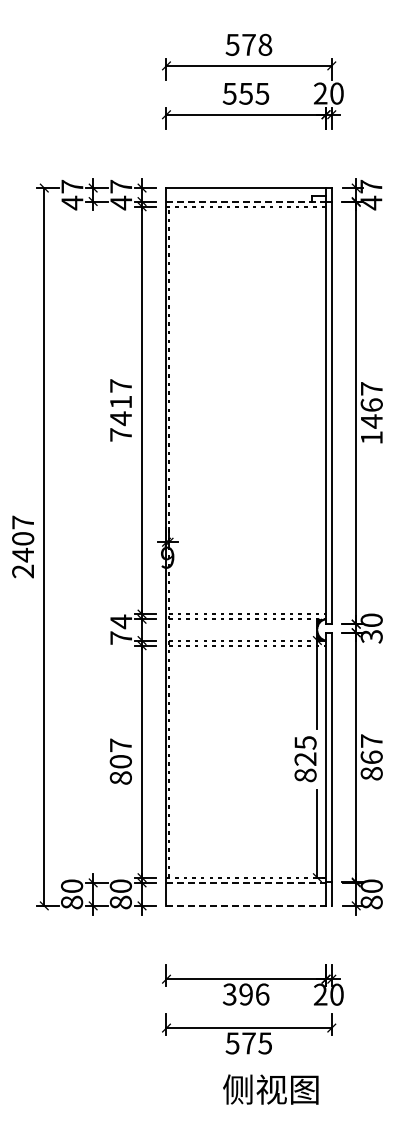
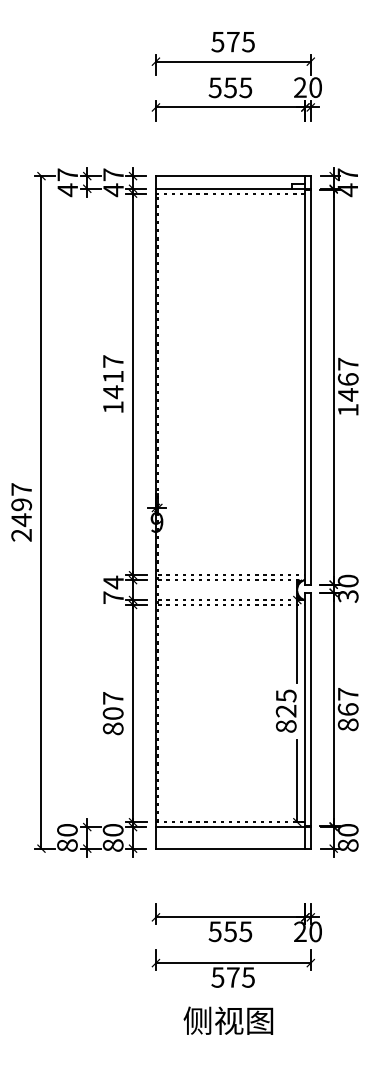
text: (265, 44) -> (248, 41), 578 -> 575
line: (249, 201) -> (233, 188), dashed -> solid
text: (120, 434) -> (112, 407), 7417 -> 1417
text: (23, 538) -> (21, 504), 2407 -> 2497
line: (249, 882) -> (233, 826), dashed -> solid
line: (249, 905) -> (233, 848), dashed -> solid
text: (246, 994) -> (230, 931), 396 -> 555
text: (270, 1089) -> (228, 1020), moved

